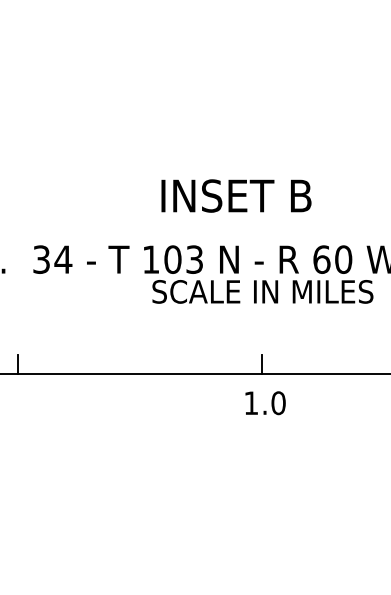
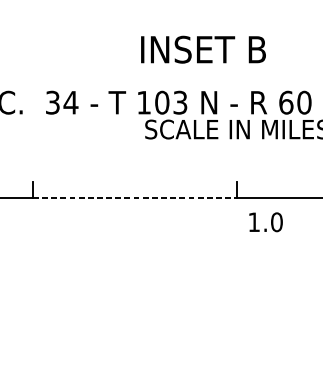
text: (236, 195) -> (203, 49), moved
line: (140, 373) -> (135, 197), solid -> dashed
text: (265, 403) -> (265, 222), moved

